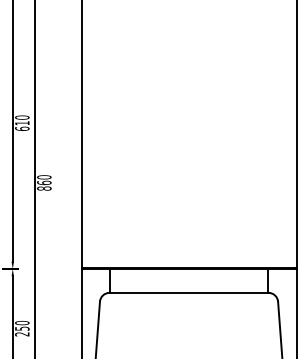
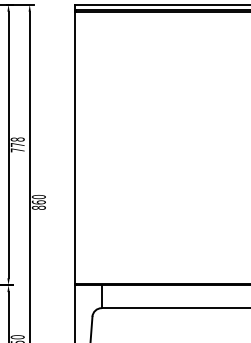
text: (22, 122) -> (17, 144), 610 -> 778

